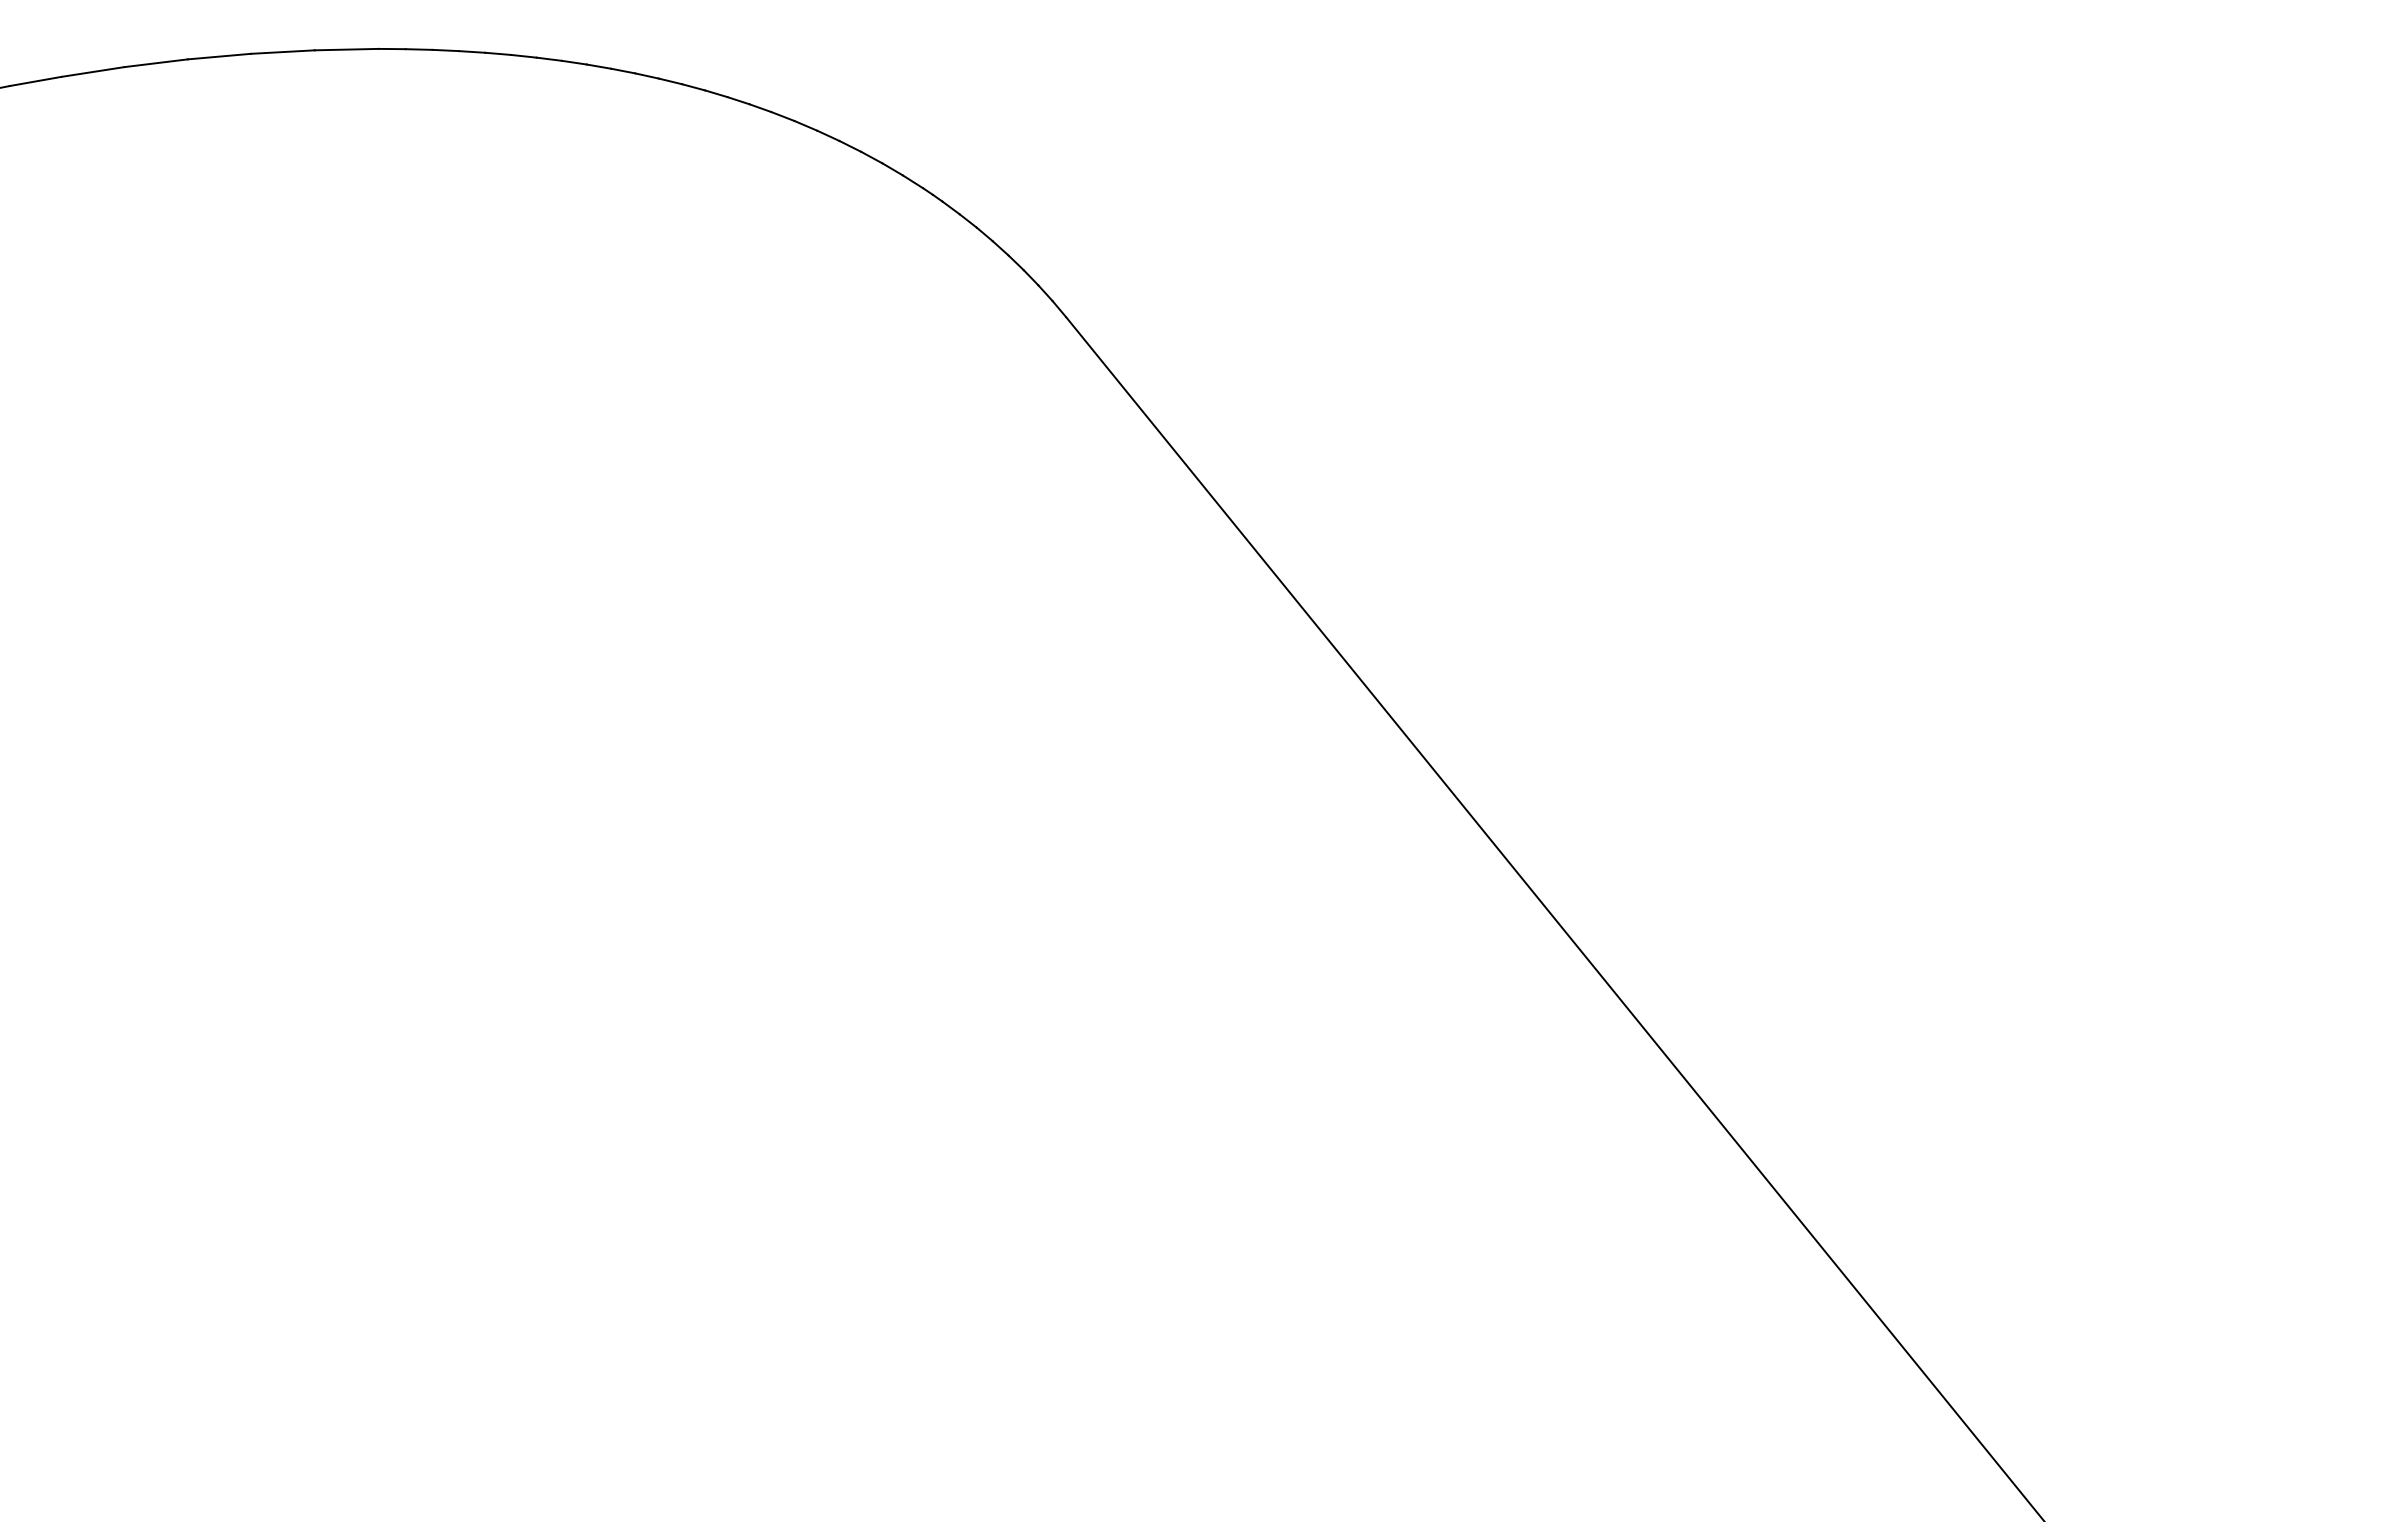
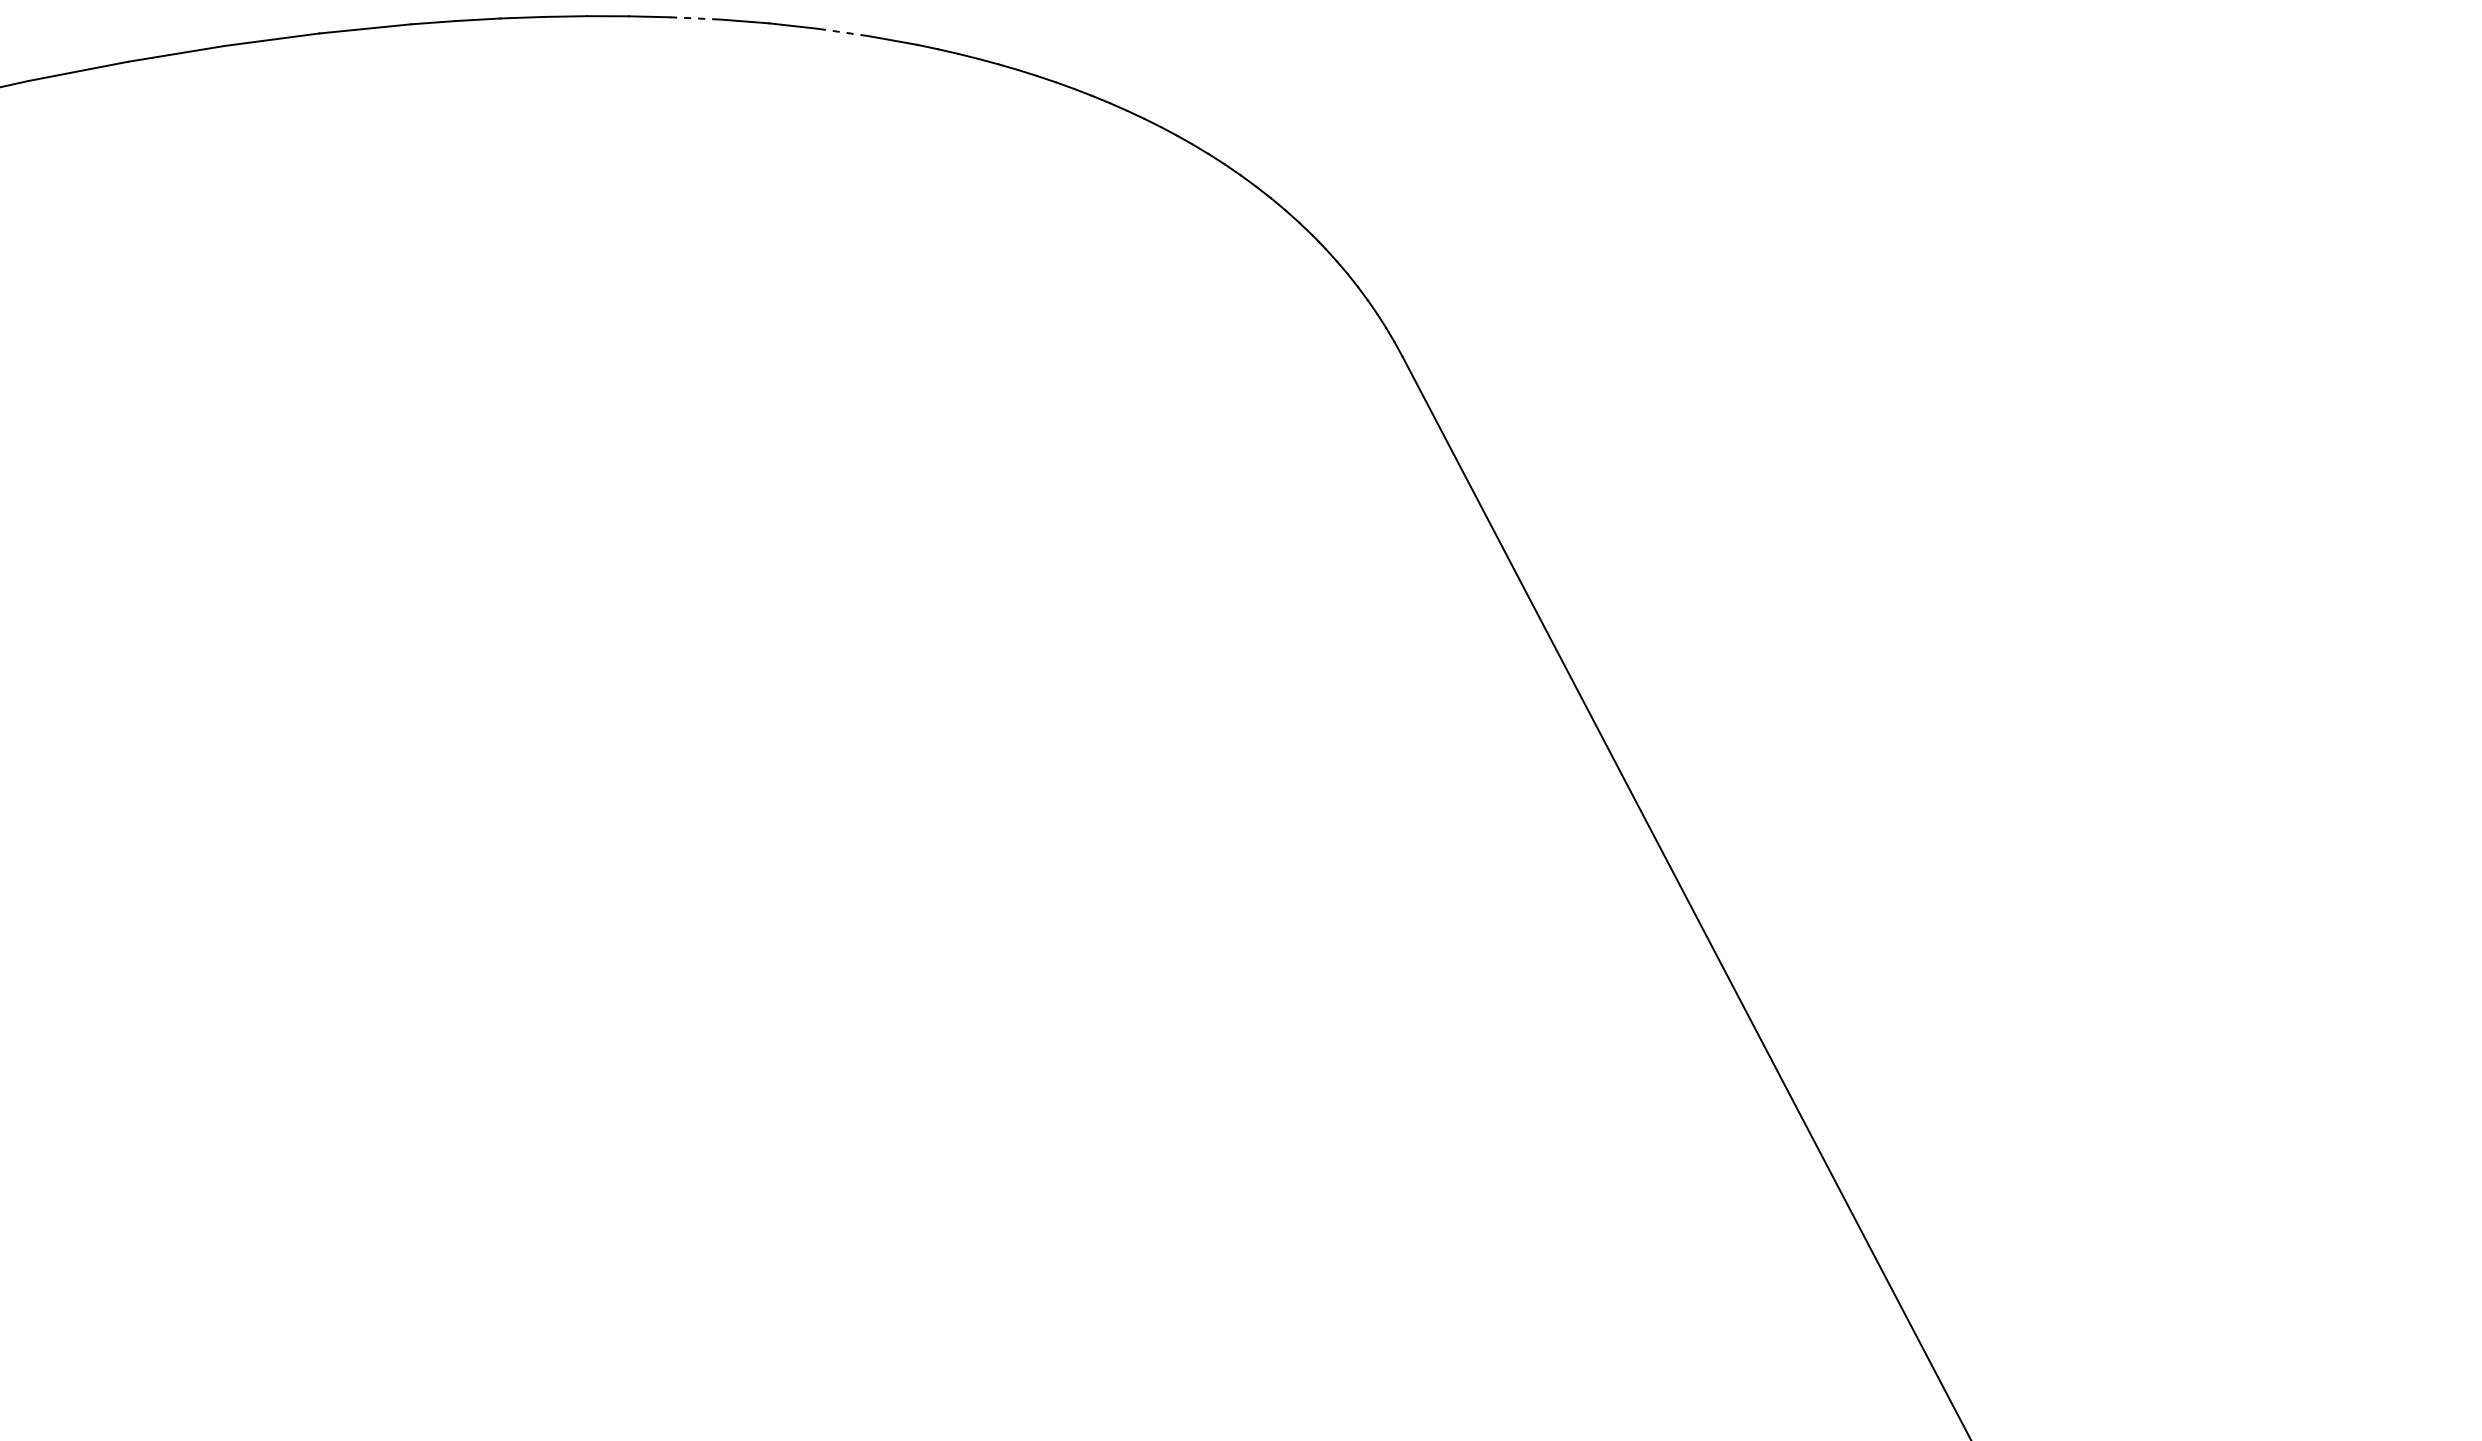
line: (282, 52) -> (843, 32), solid -> dashed
line: (92, 72) -> (694, 18), solid -> dashed

